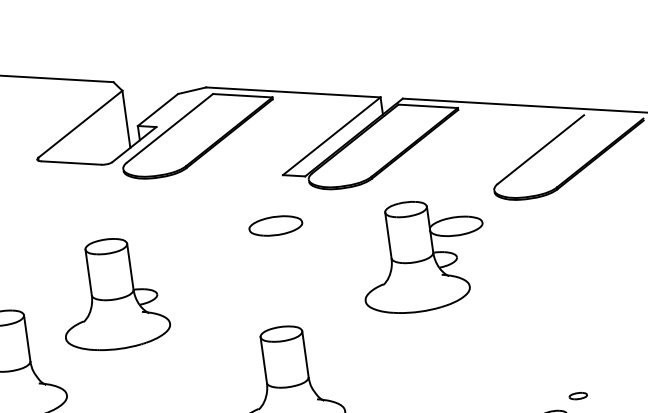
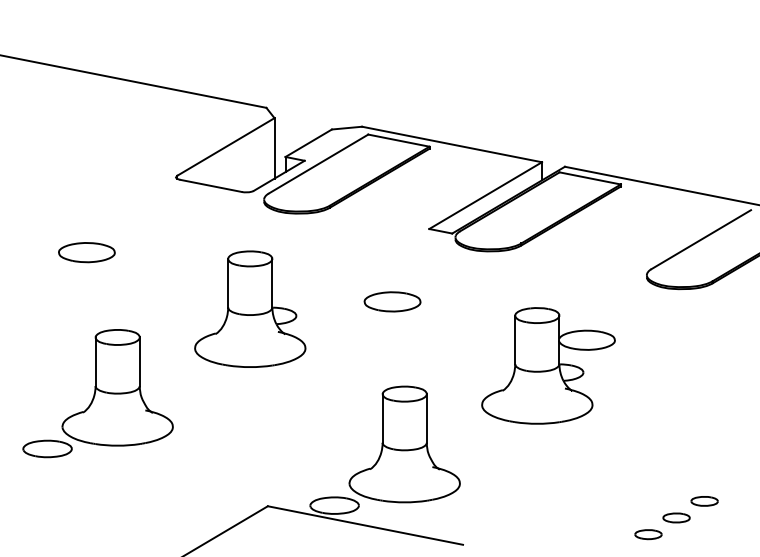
part: (275, 225) -> (392, 301), moved
part: (423, 255) -> (548, 365), moved
part: (113, 293) -> (250, 308), moved
part: (578, 396) -> (704, 501), size x1.43

